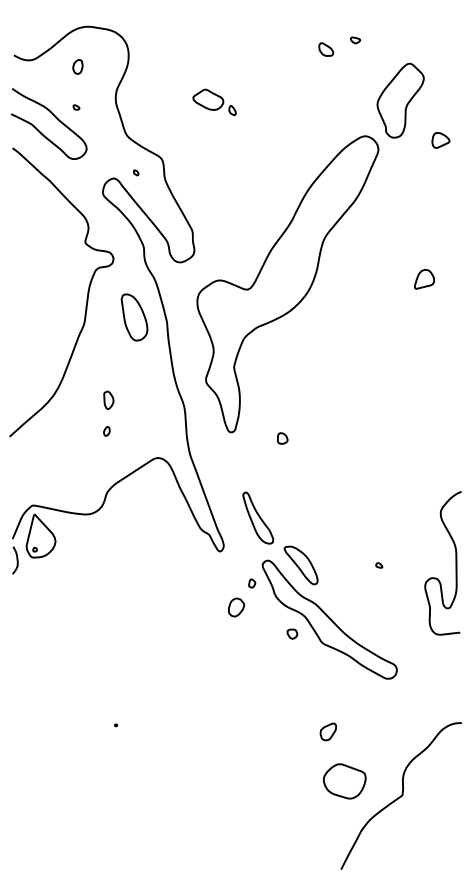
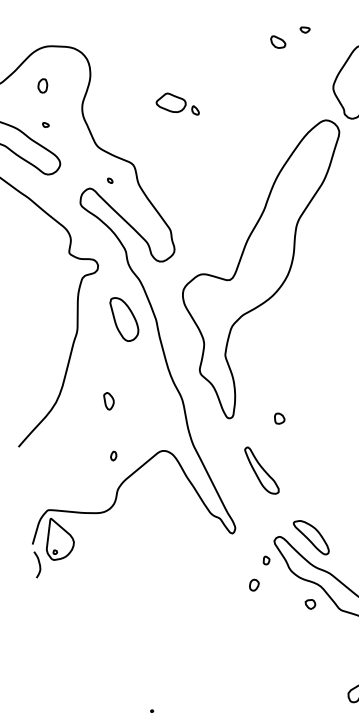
part: (106, 431) -> (113, 456), moved
part: (258, 517) -> (262, 469), moved
part: (236, 607) -> (254, 585), size x0.62

